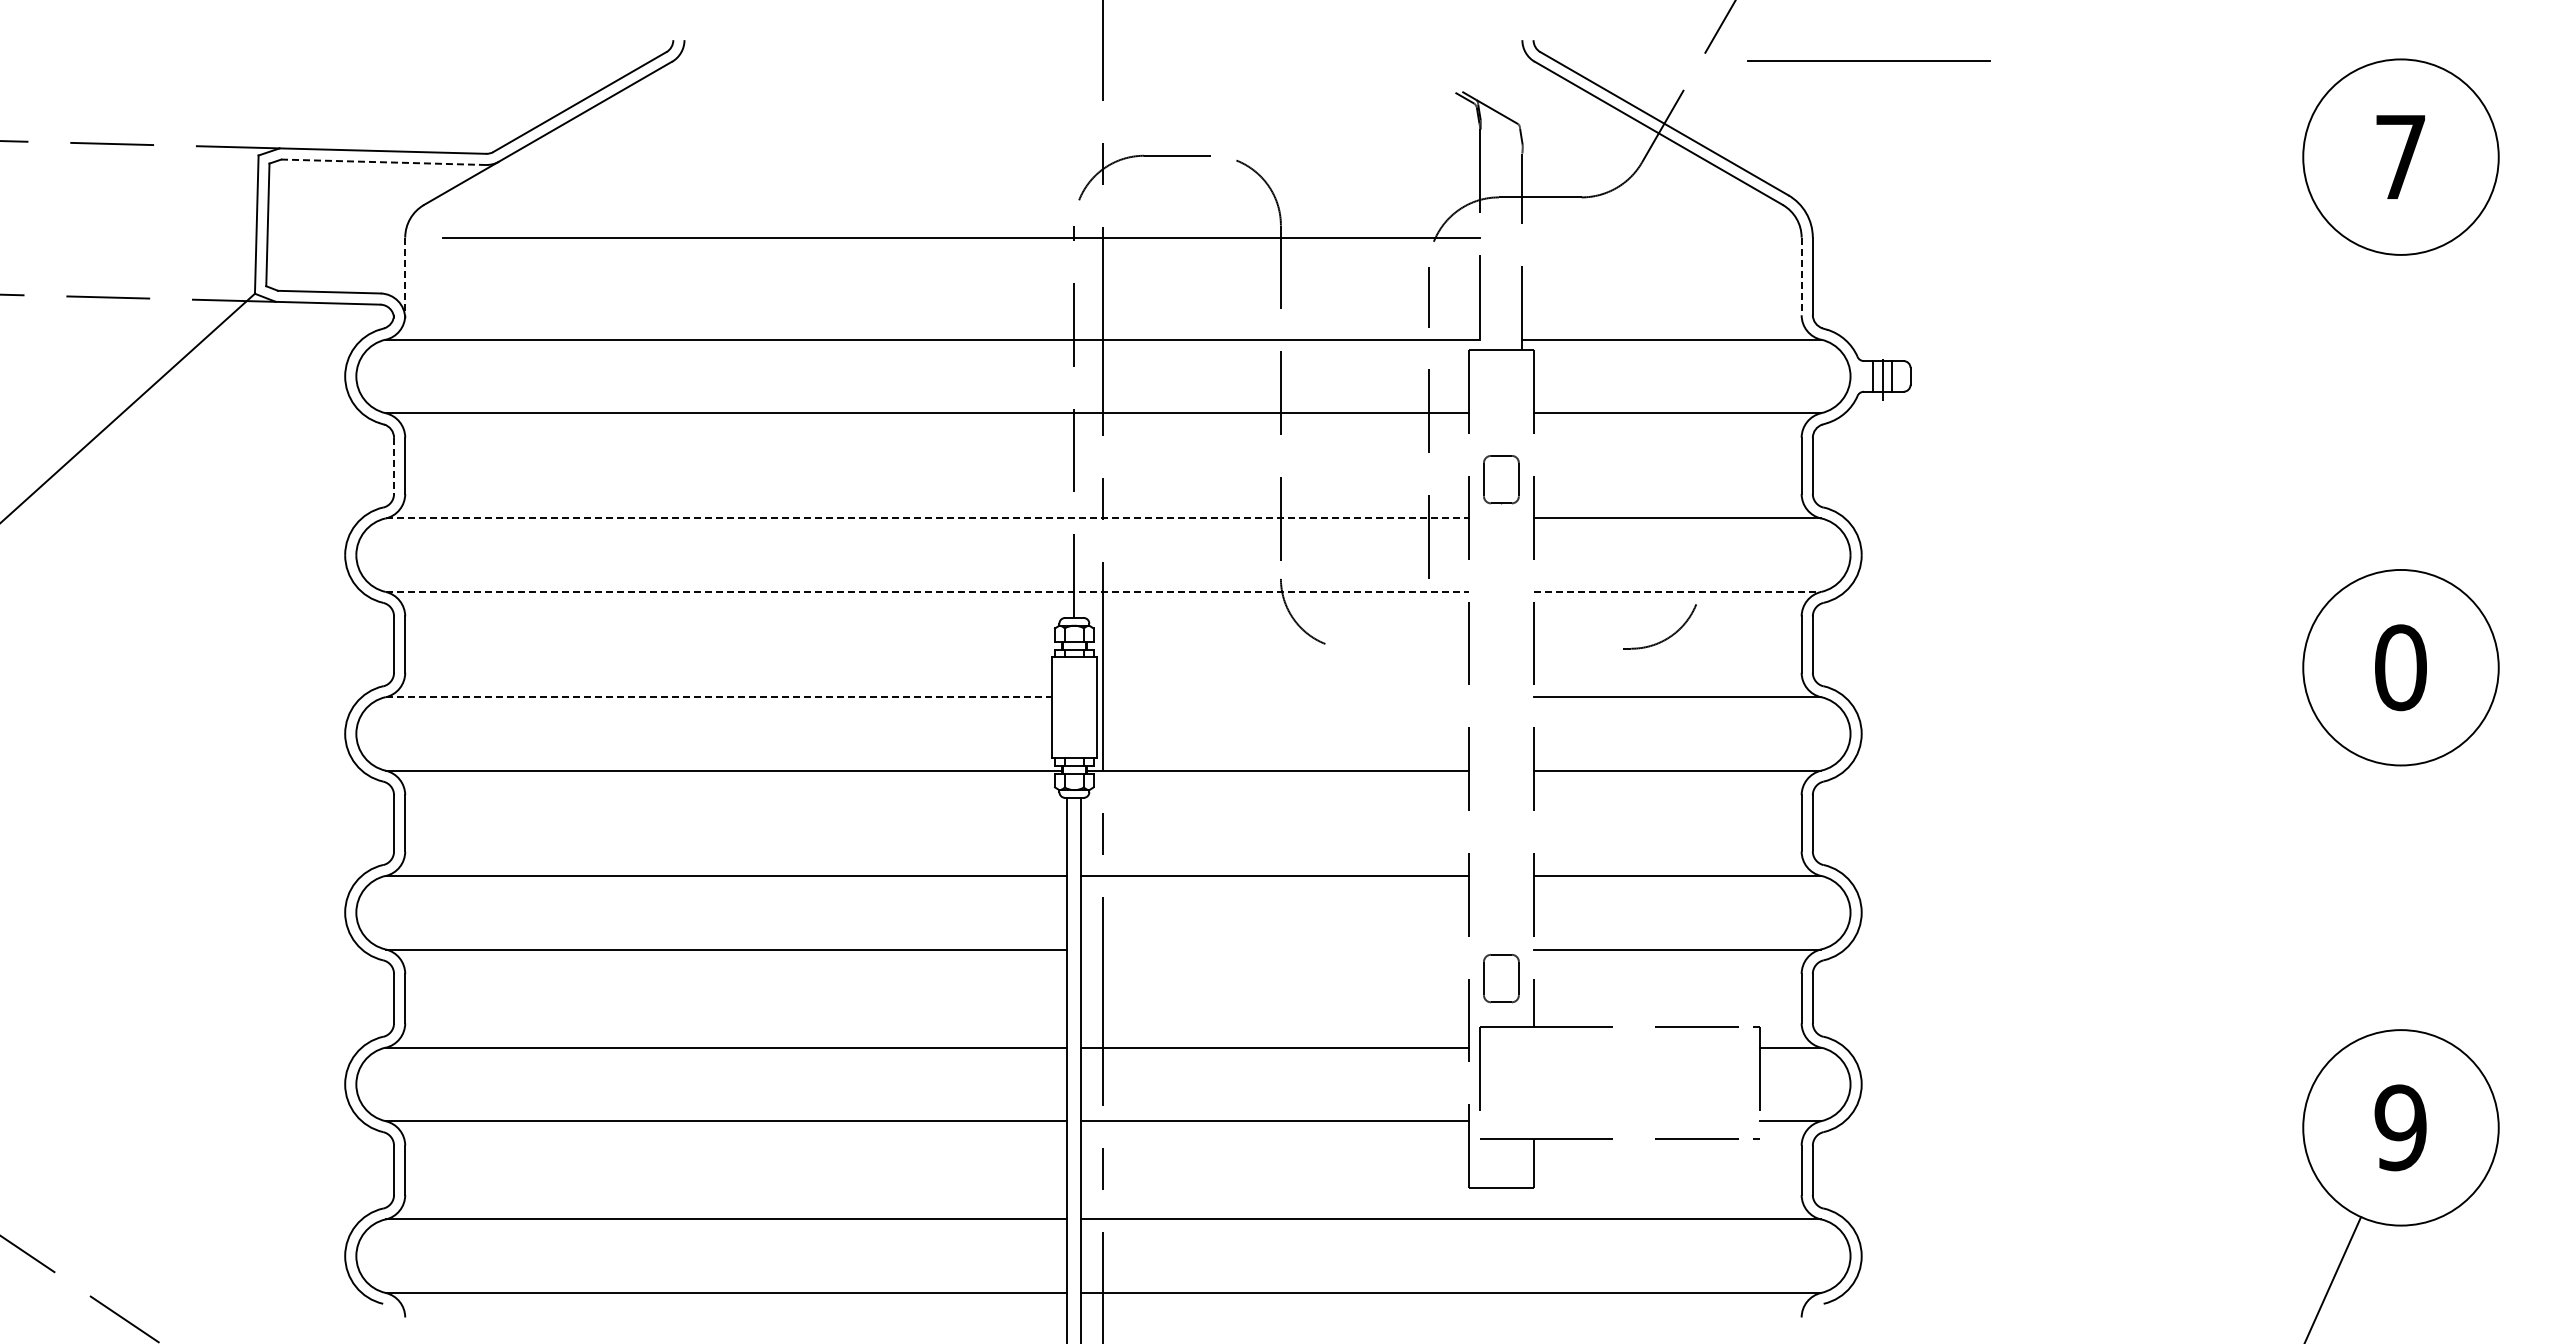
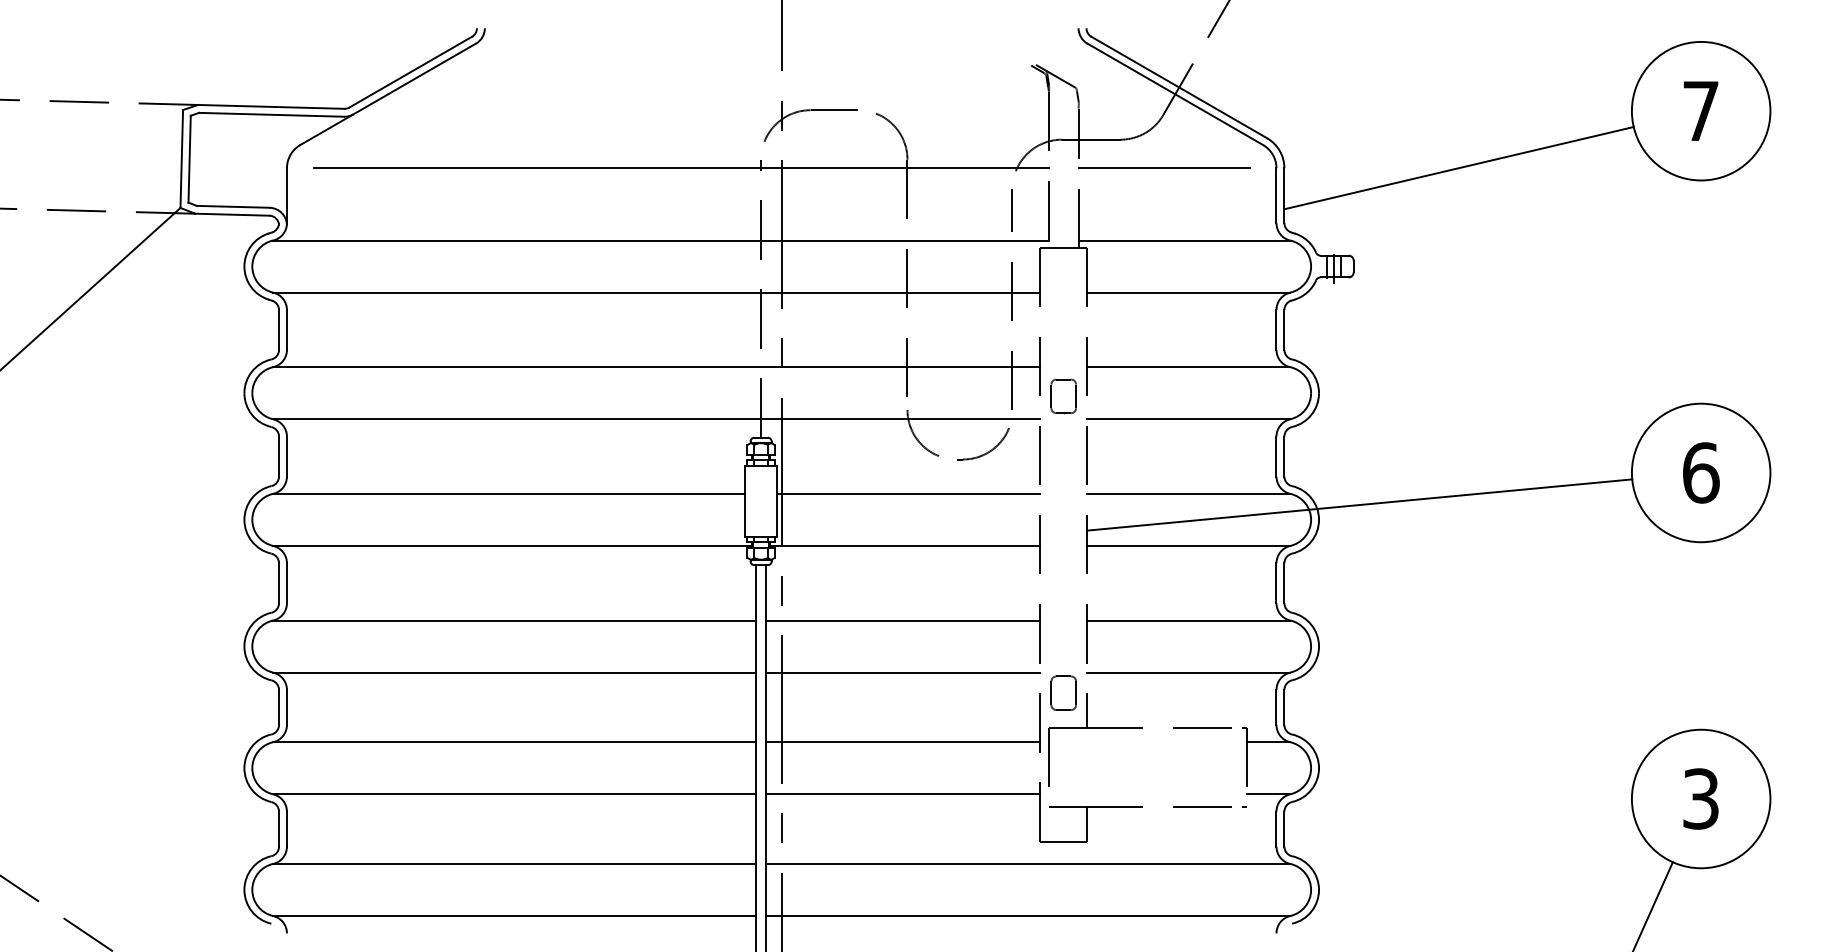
line: (1868, 60) -> (1163, 168), moved
line: (383, 162) -> (271, 114), dashed -> solid
line: (2058, 237) -> (1458, 168), added
line: (405, 276) -> (287, 195), dashed -> solid
line: (1801, 276) -> (1276, 195), dashed -> solid
line: (394, 466) -> (279, 330), dashed -> solid
part: (1501, 479) -> (1063, 396), moved
line: (927, 518) -> (657, 367), dashed -> solid
line: (927, 592) -> (657, 419), dashed -> solid
line: (1678, 592) -> (1189, 419), dashed -> solid
part: (1665, 638) -> (987, 452), moved
text: (2401, 667) -> (1701, 472), 0 -> 6
line: (719, 697) -> (509, 494), dashed -> solid
line: (1282, 697) -> (908, 494), added
line: (1918, 712) -> (1359, 504), added
line: (1274, 949) -> (902, 672), added
text: (2400, 1127) -> (1700, 798), 9 -> 3

